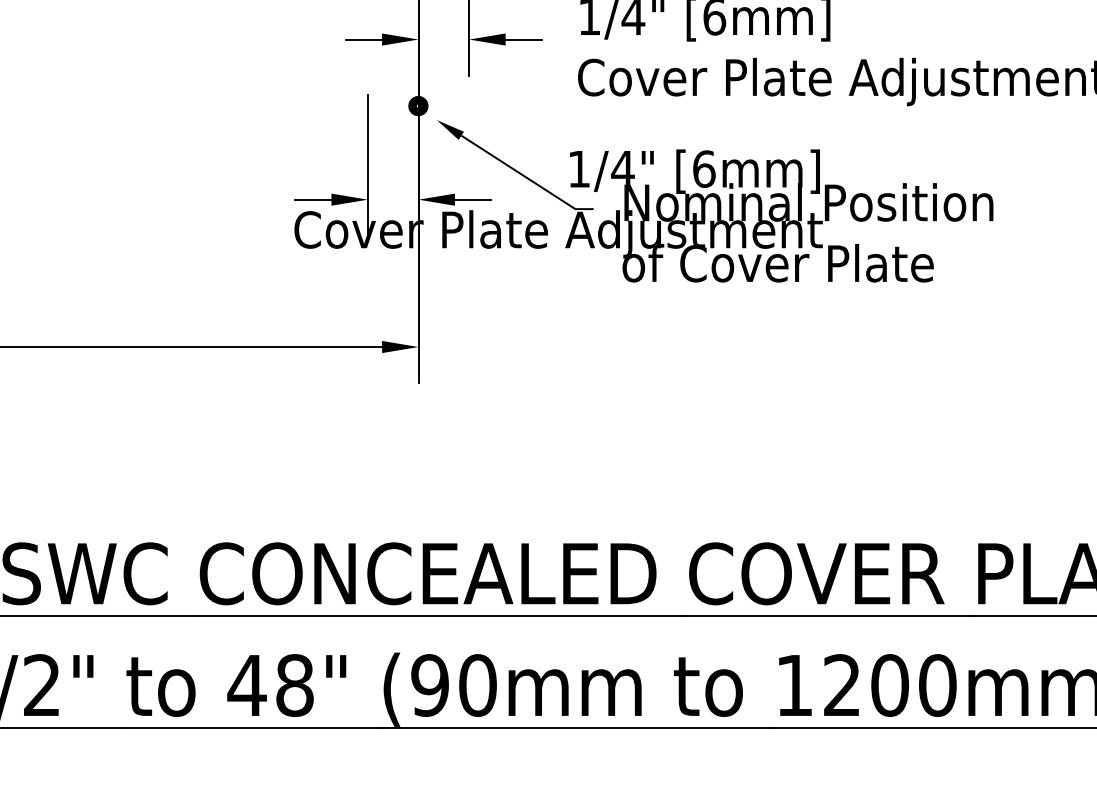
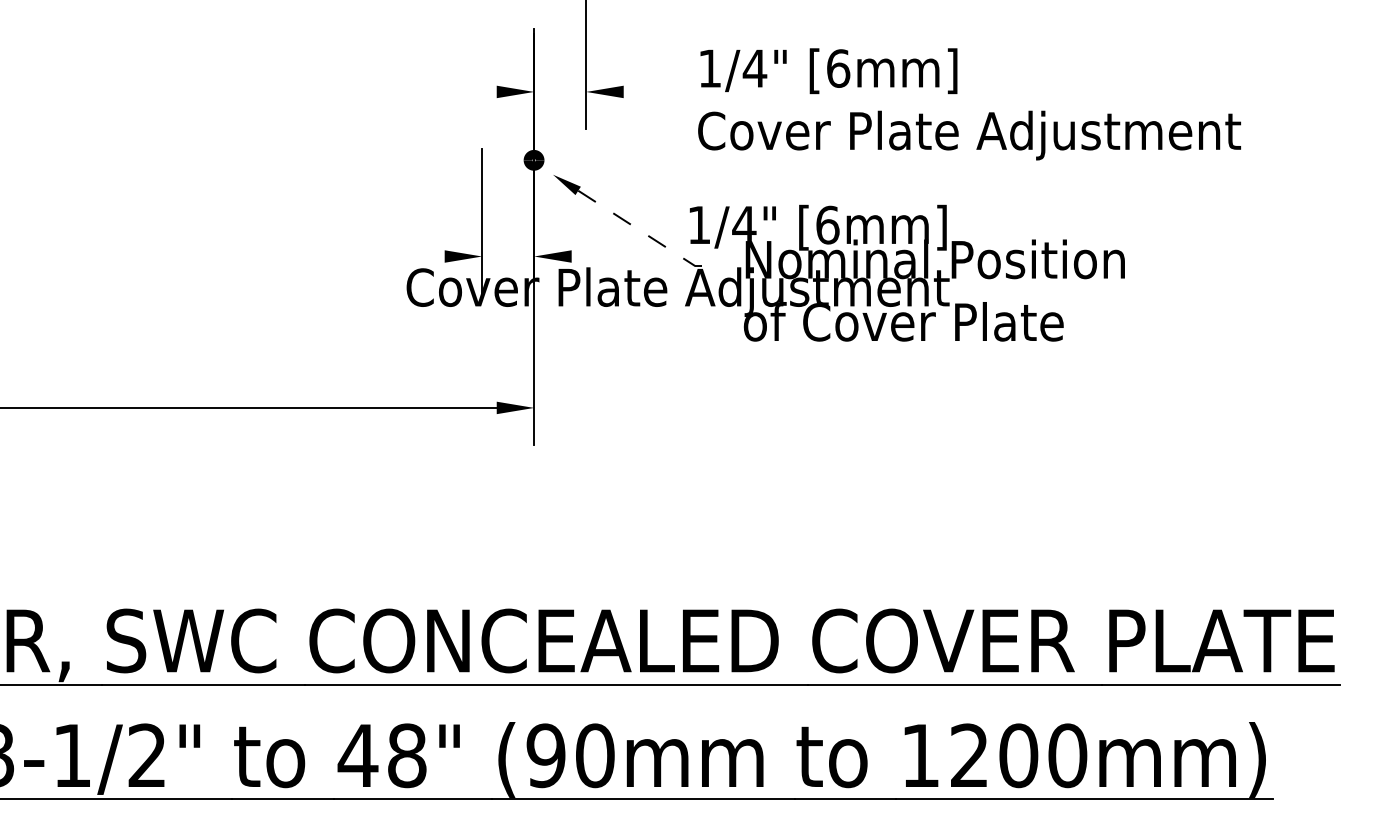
line: (363, 39) -> (477, 91), removed
line: (523, 39) -> (642, 91), removed
line: (526, 177) -> (645, 233), solid -> dashed
line: (312, 199) -> (425, 256), removed
line: (473, 199) -> (590, 256), removed

